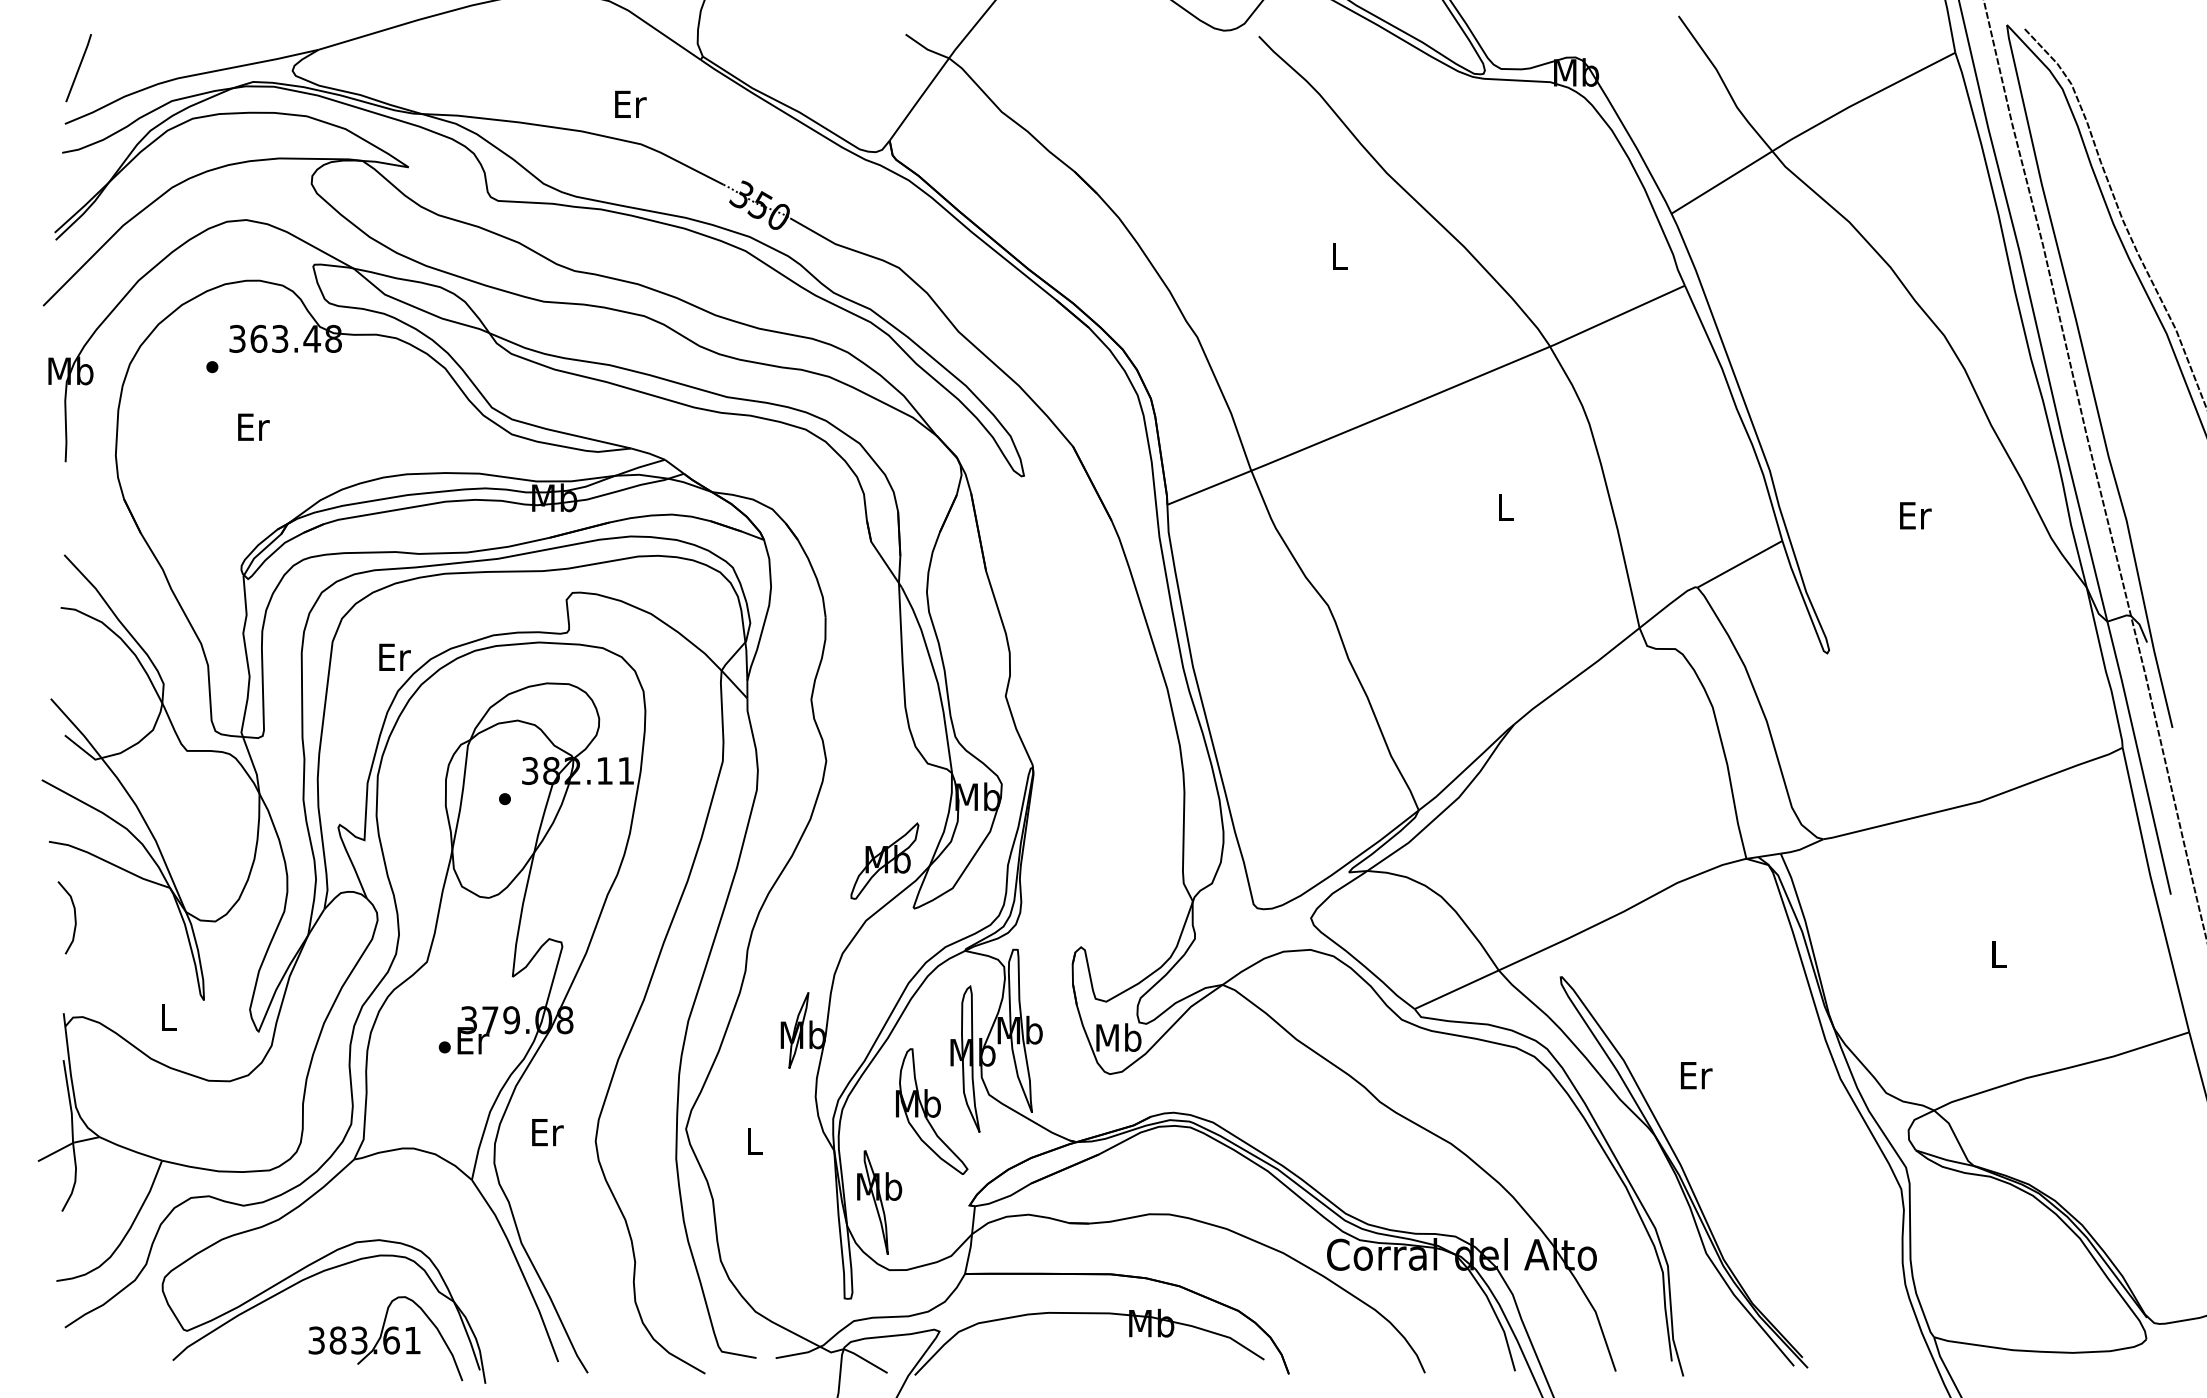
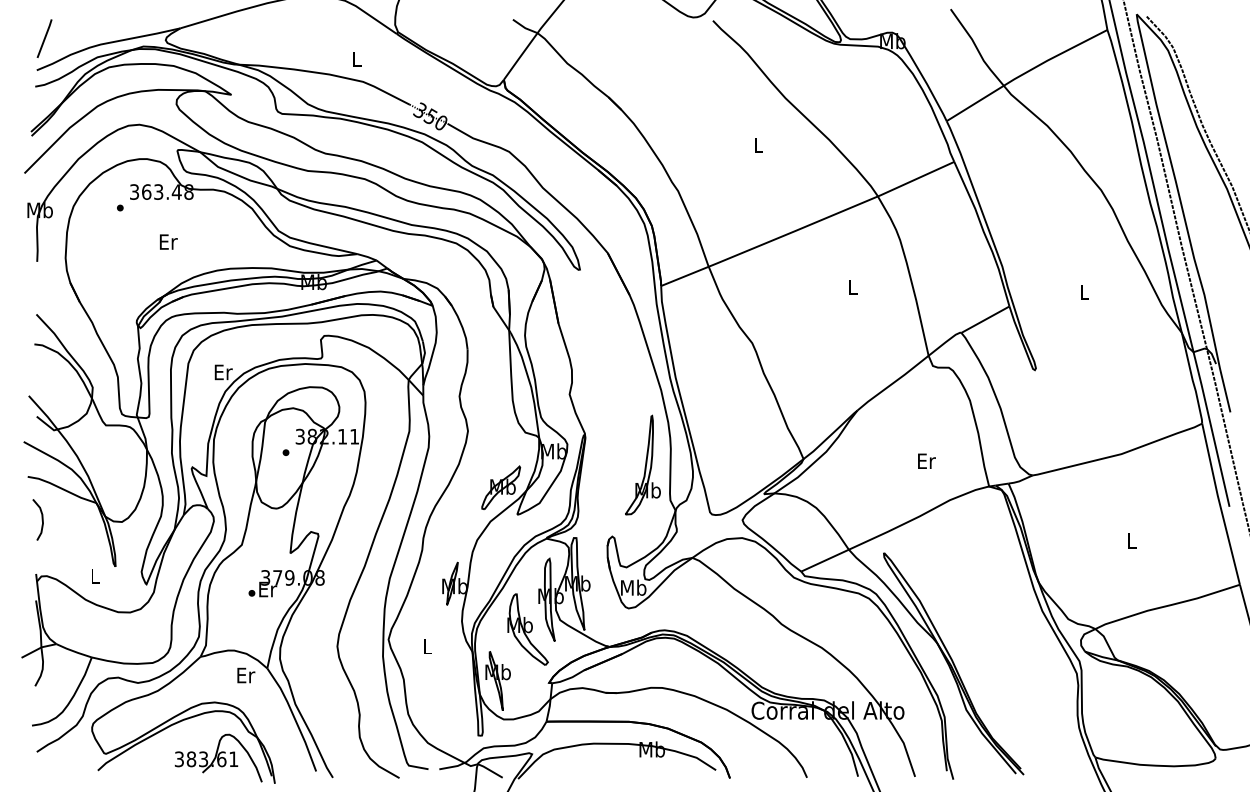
text: (631, 103) -> (357, 58), Er -> L
text: (253, 426) -> (168, 241), moved
text: (1914, 514) -> (1084, 291), Er -> L
part: (1134, 819) -> (642, 464), added
text: (1695, 1074) -> (926, 460), moved
text: (548, 1132) -> (246, 675), moved

